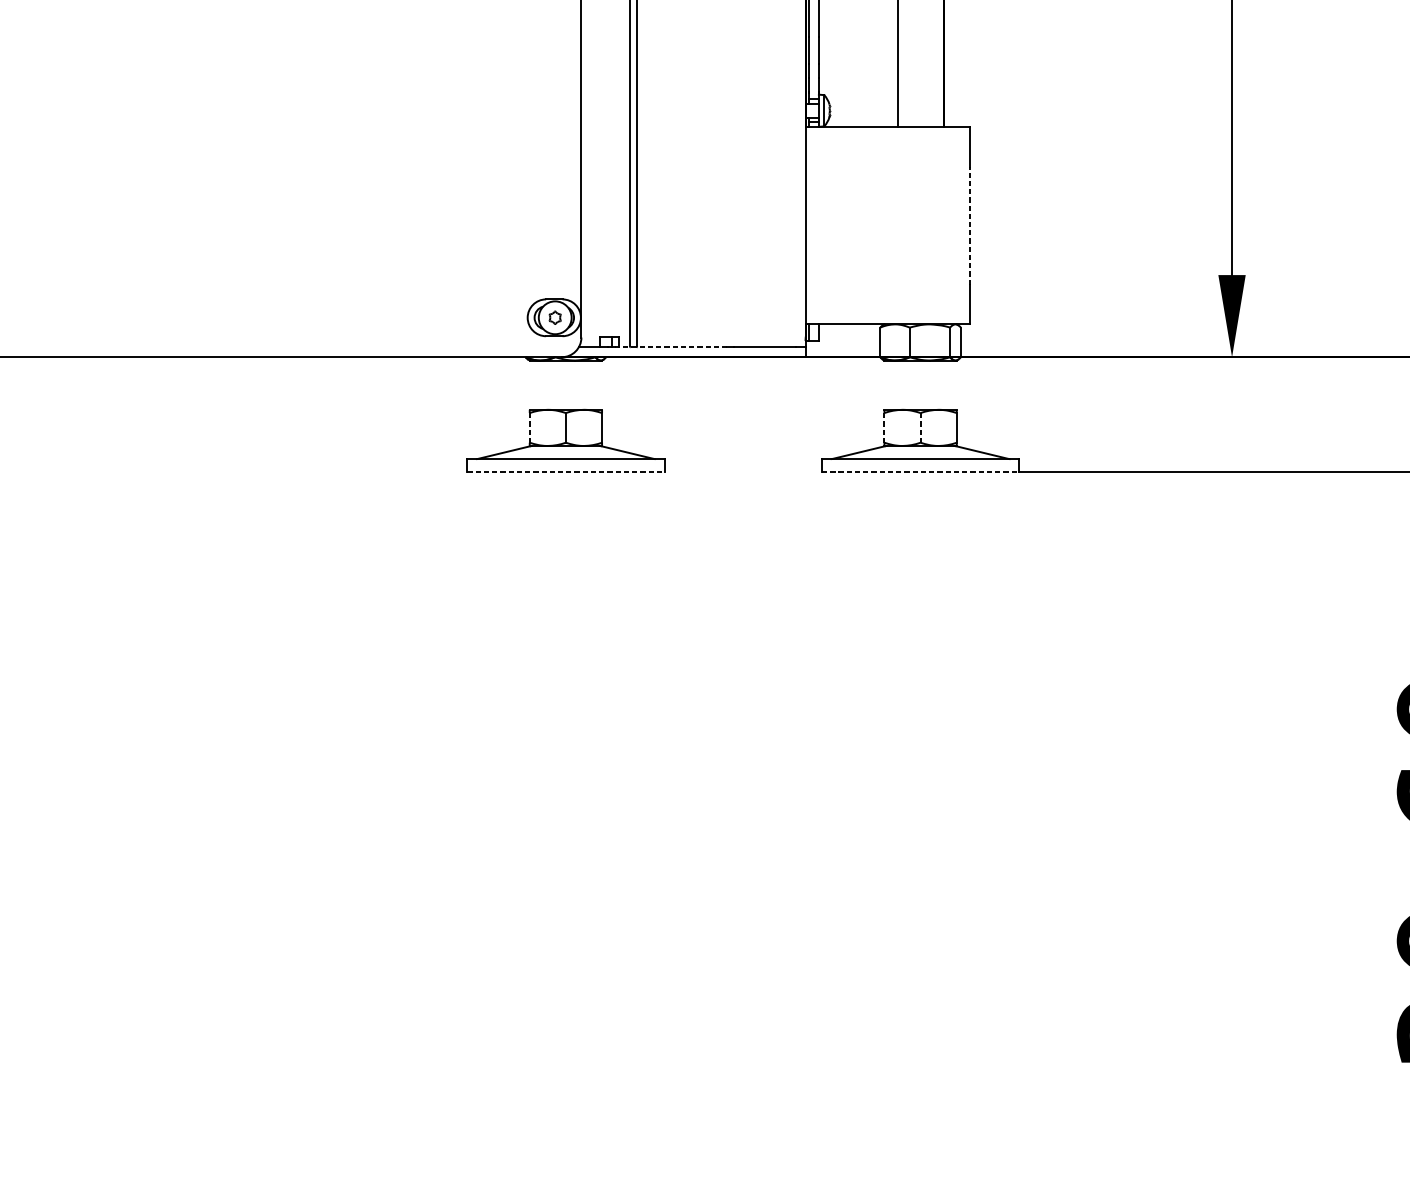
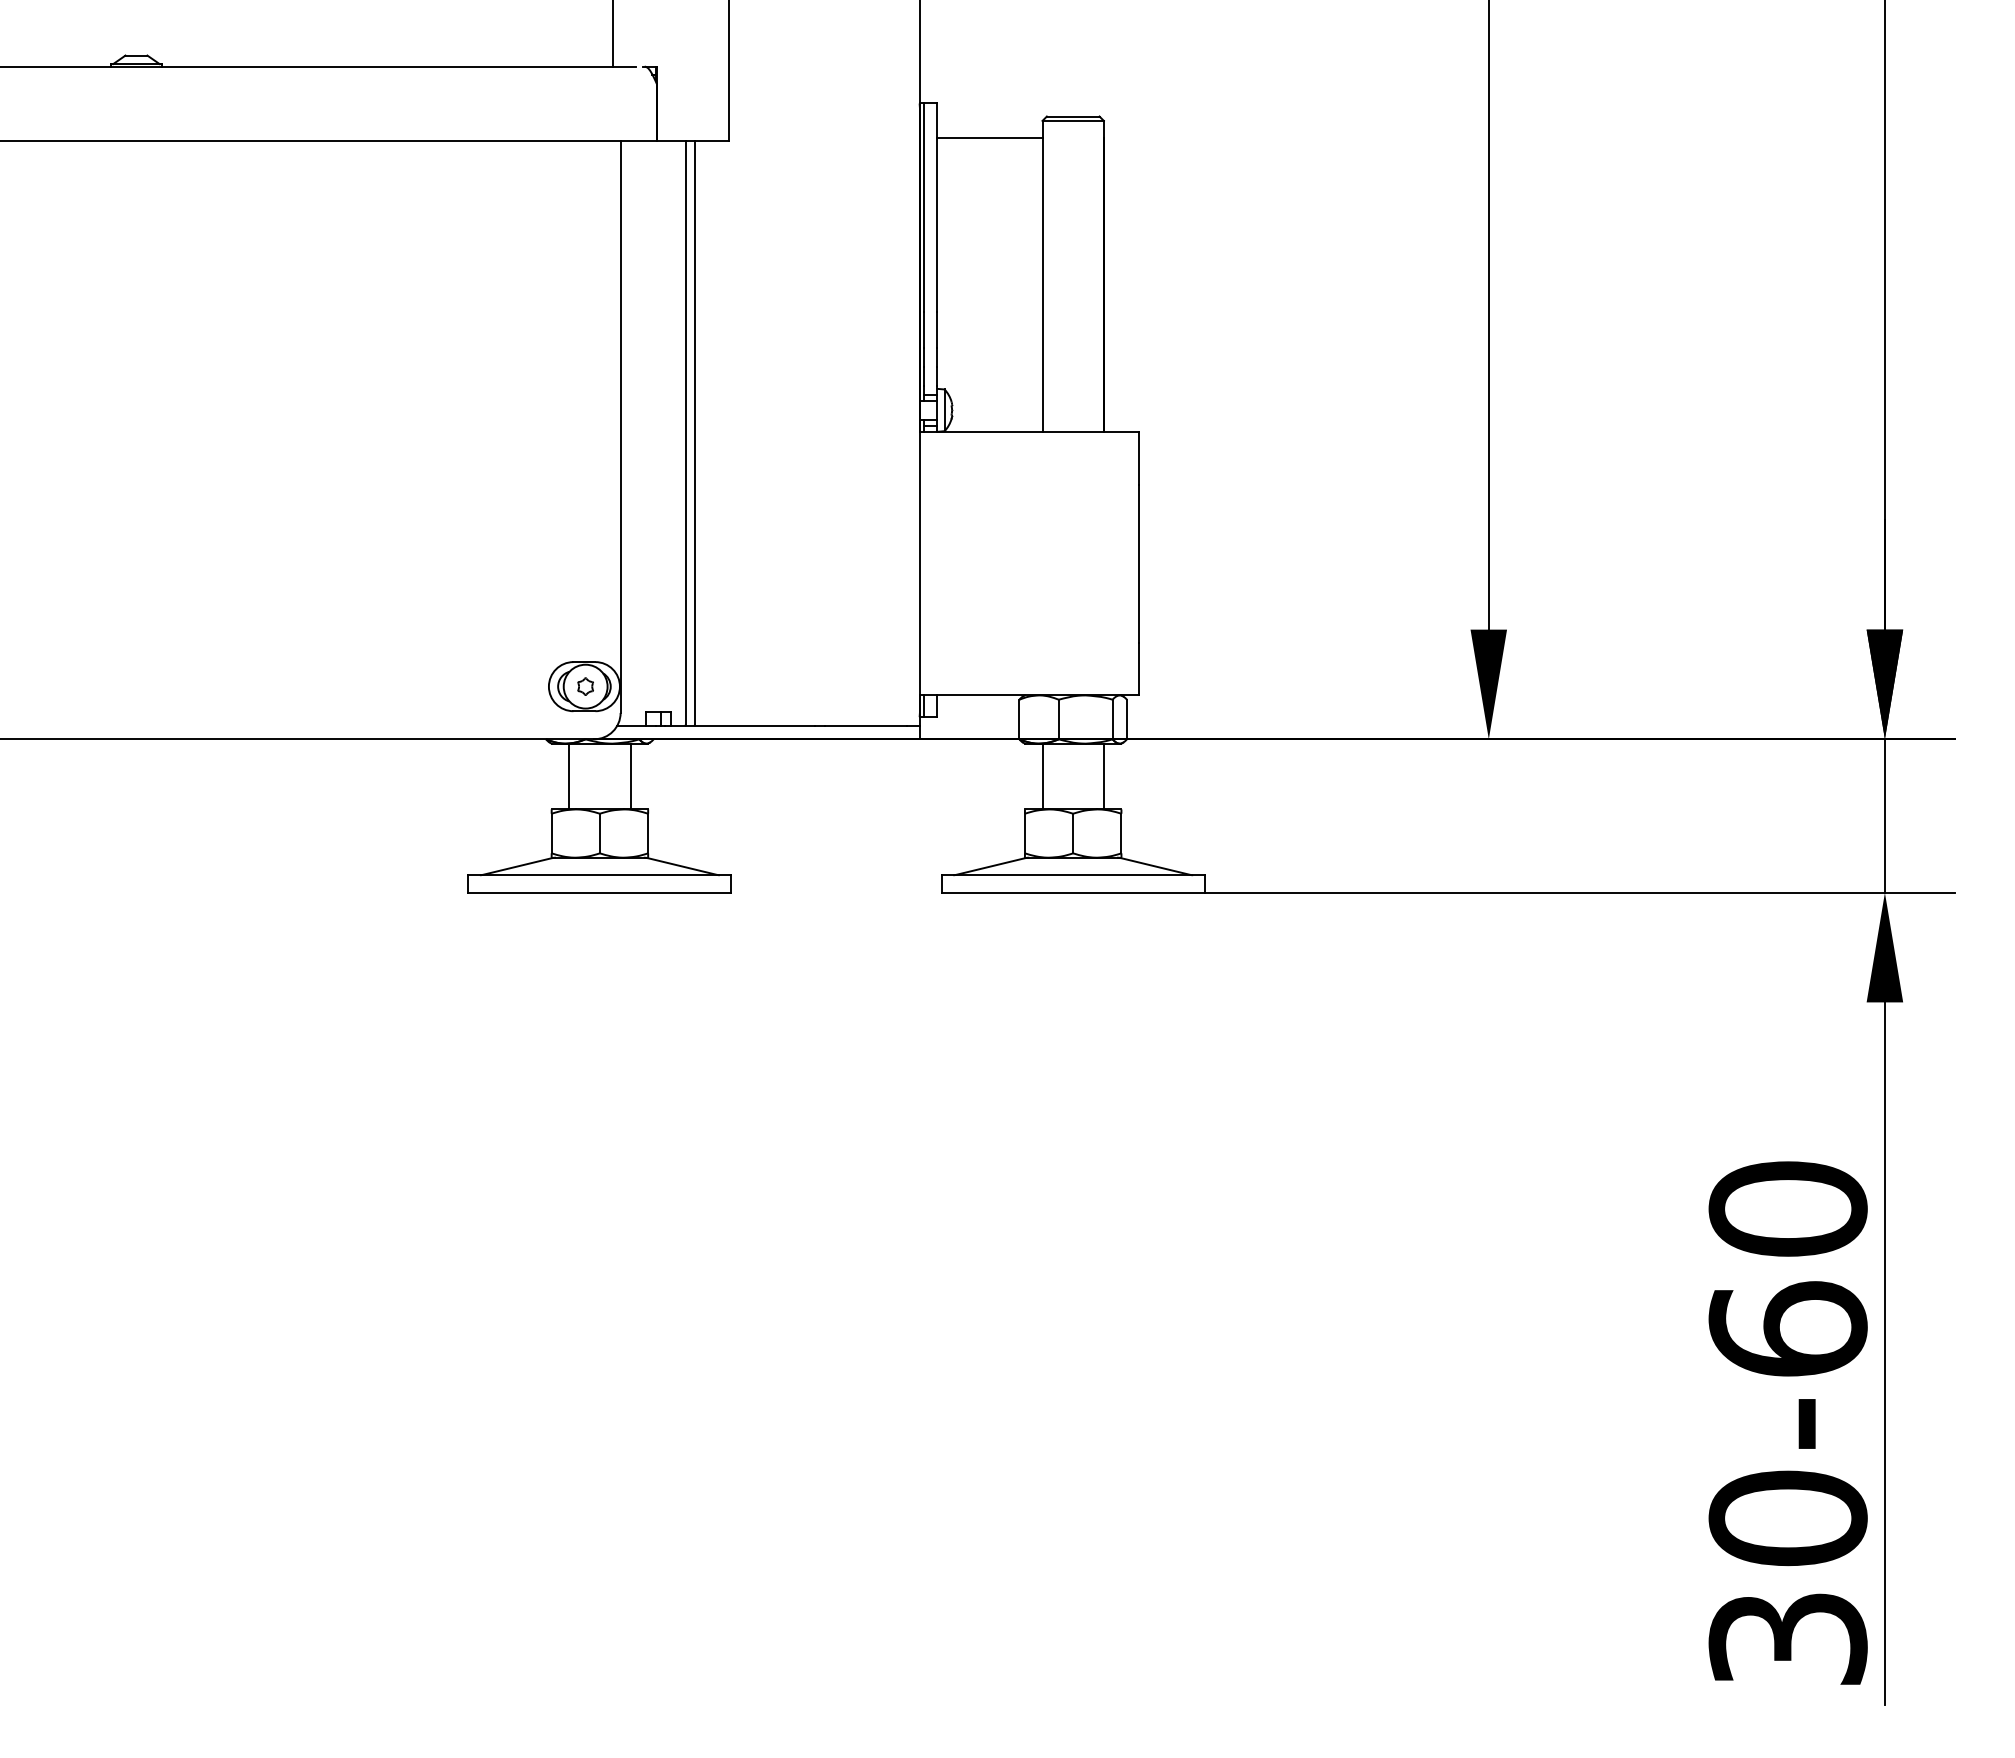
line: (969, 225) -> (1138, 563), dashed -> solid
line: (670, 347) -> (739, 726), dashed -> solid
line: (543, 385) -> (569, 776), added
line: (588, 385) -> (630, 776), added
line: (897, 385) -> (1042, 776), added
line: (943, 385) -> (1103, 776), added
line: (529, 427) -> (551, 833), dashed -> solid
line: (884, 427) -> (1024, 833), dashed -> solid
line: (920, 427) -> (1073, 833), dashed -> solid
line: (565, 472) -> (599, 892), dashed -> solid
line: (920, 472) -> (1073, 892), dashed -> solid

